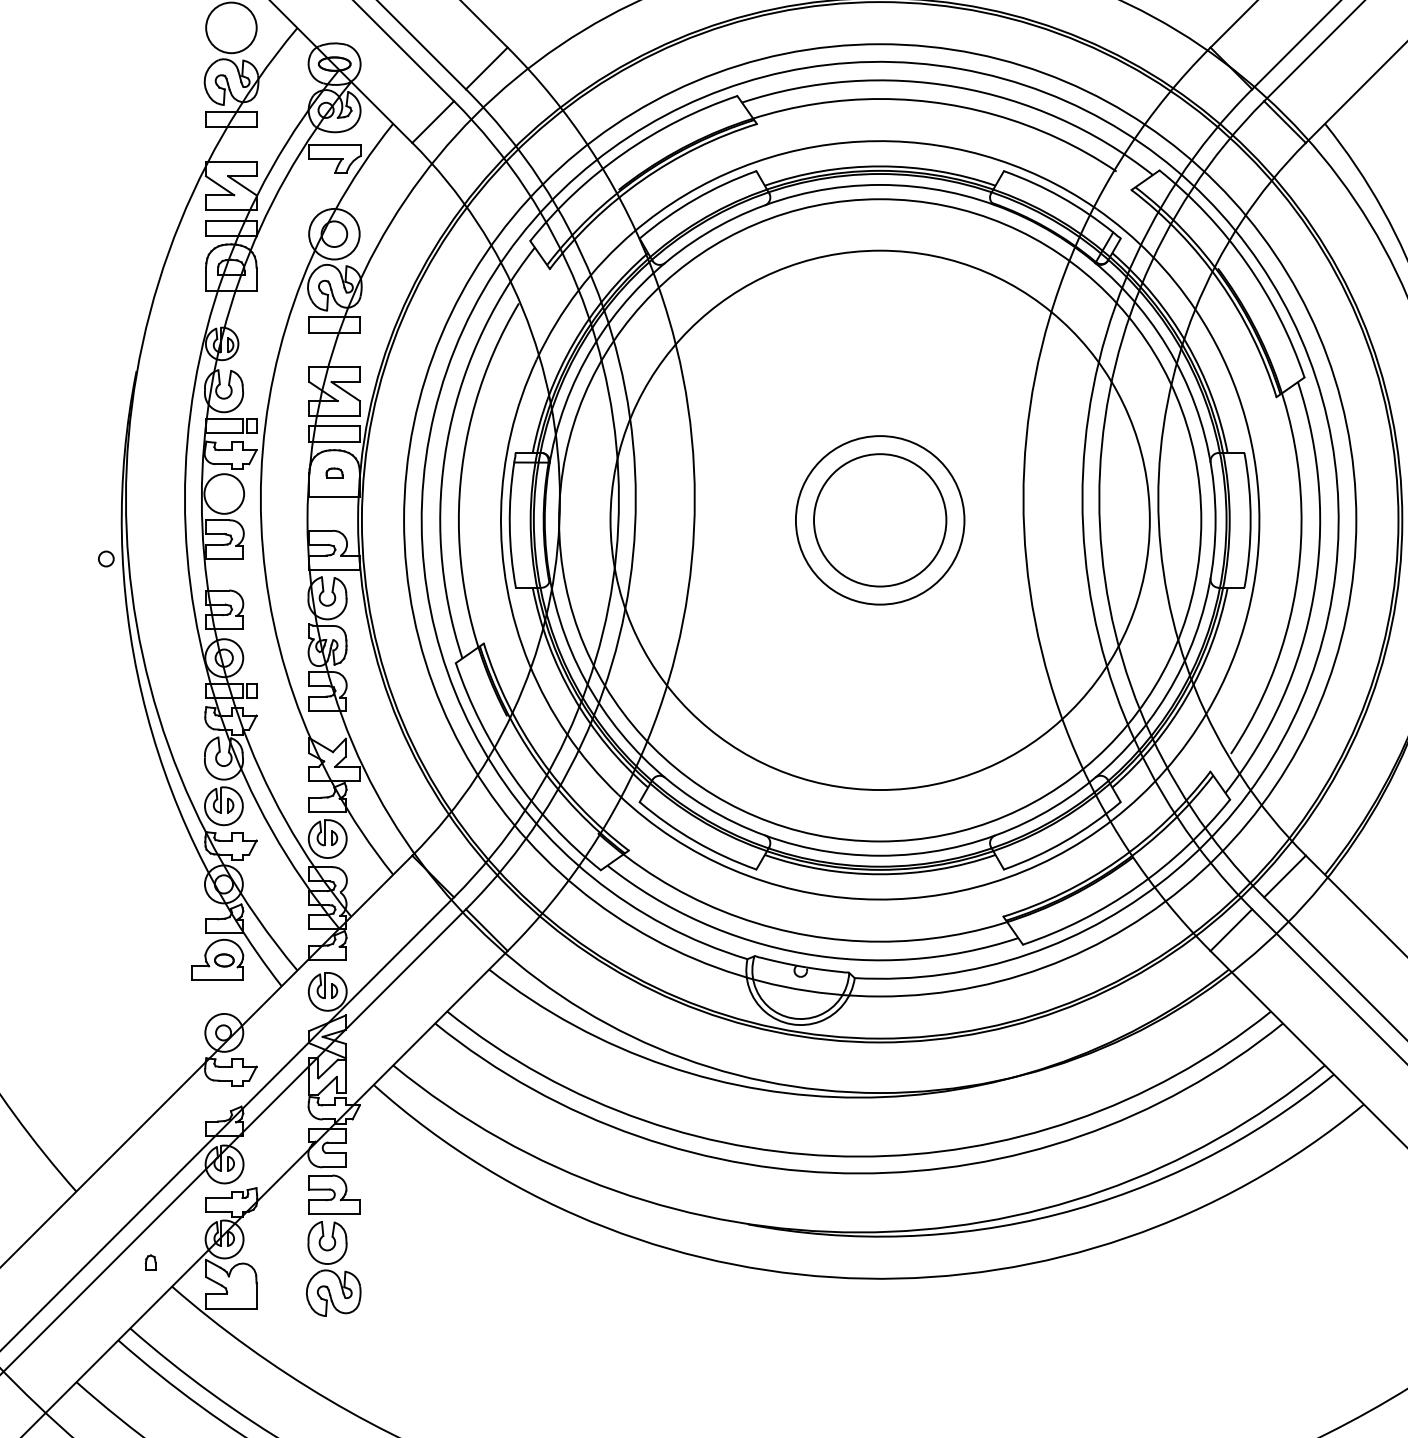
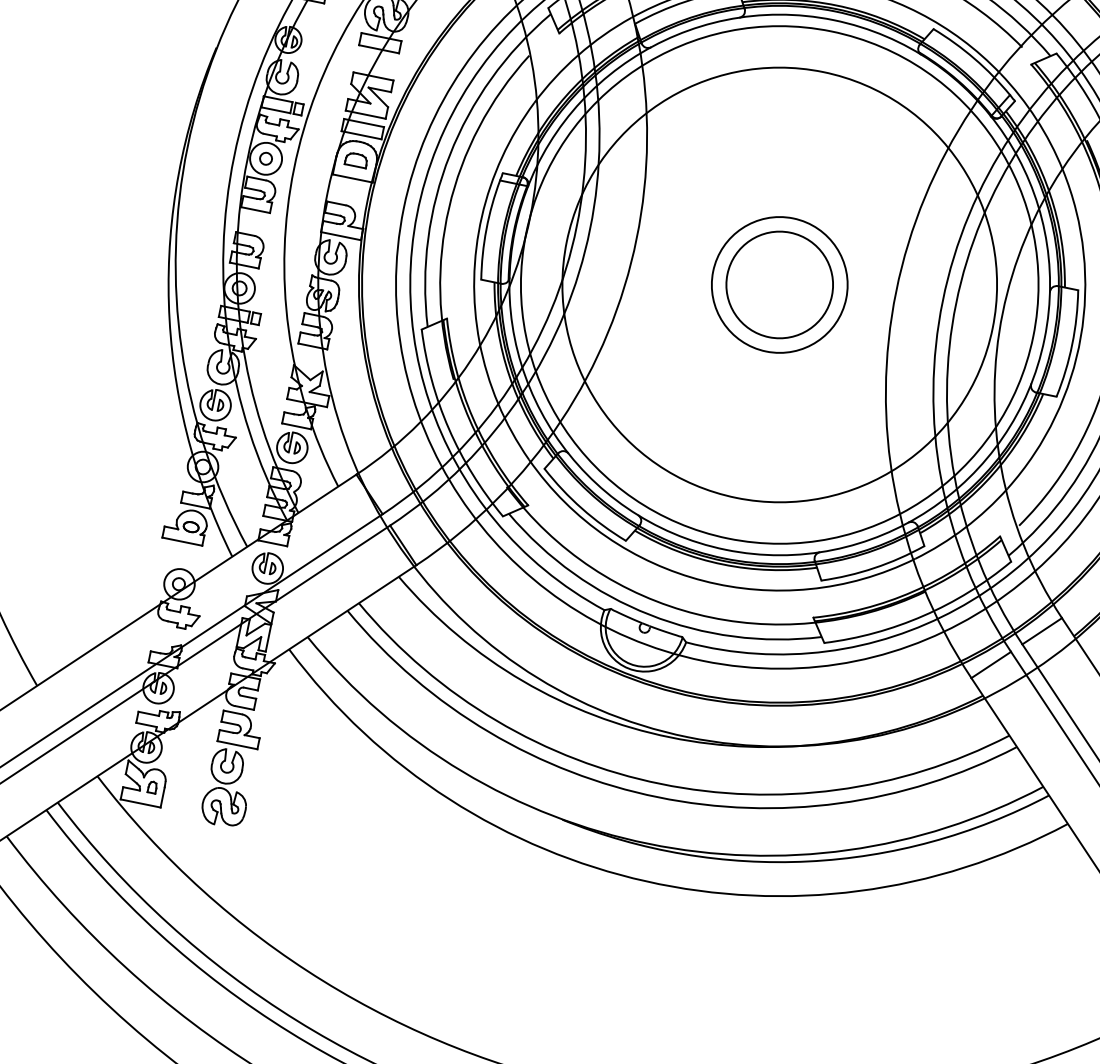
part: (334, 472) -> (356, 159), size x1.67
circle: (106, 558) -> (266, 158), moved
part: (150, 1262) -> (152, 787), moved

